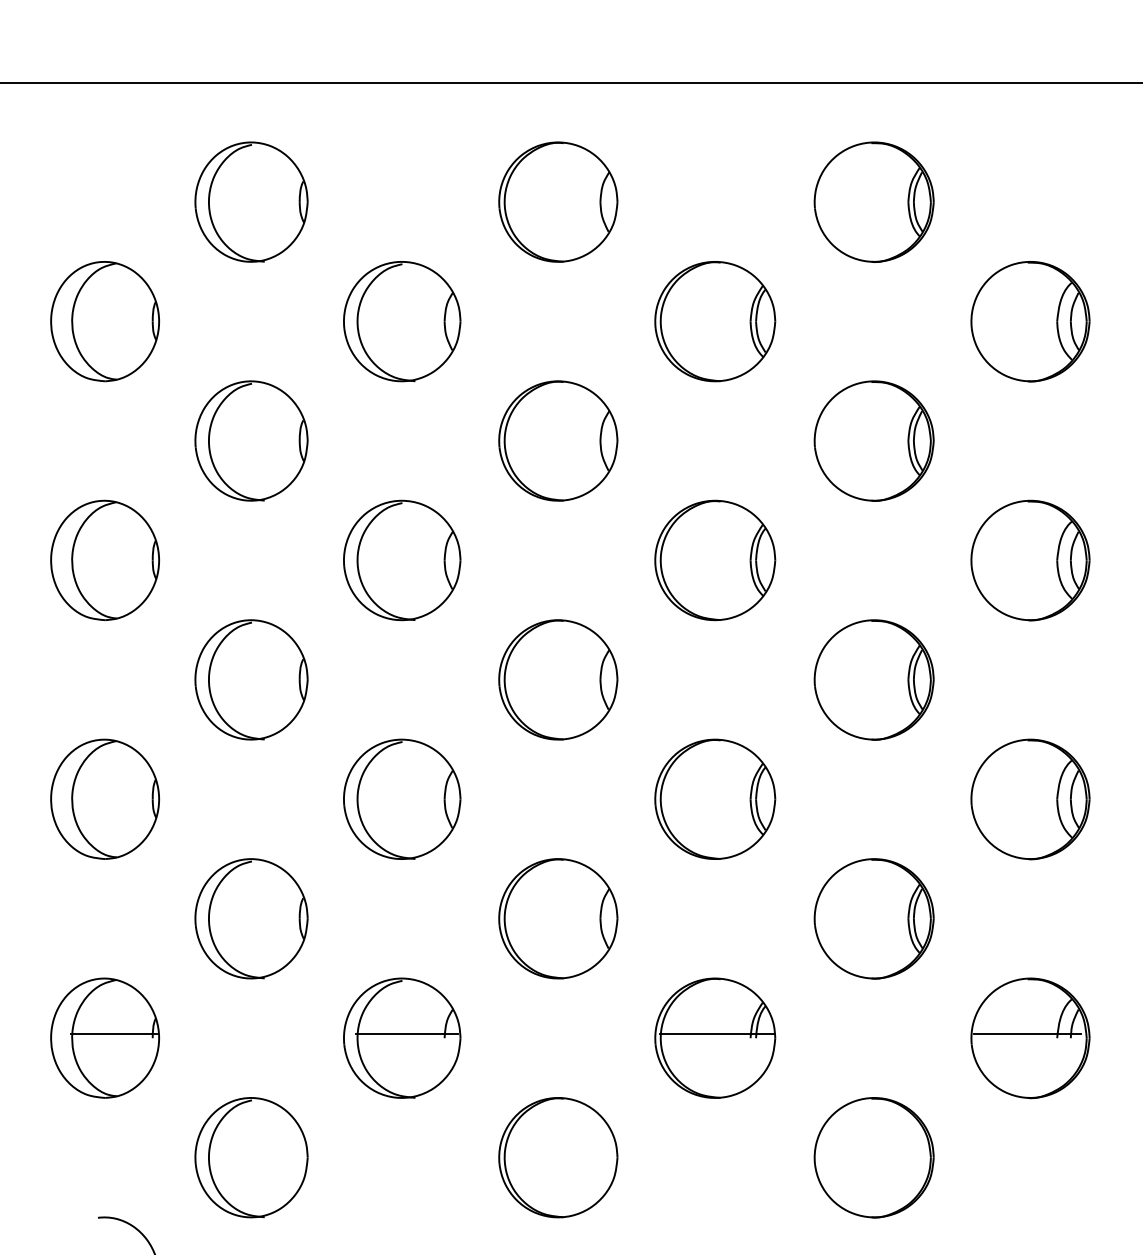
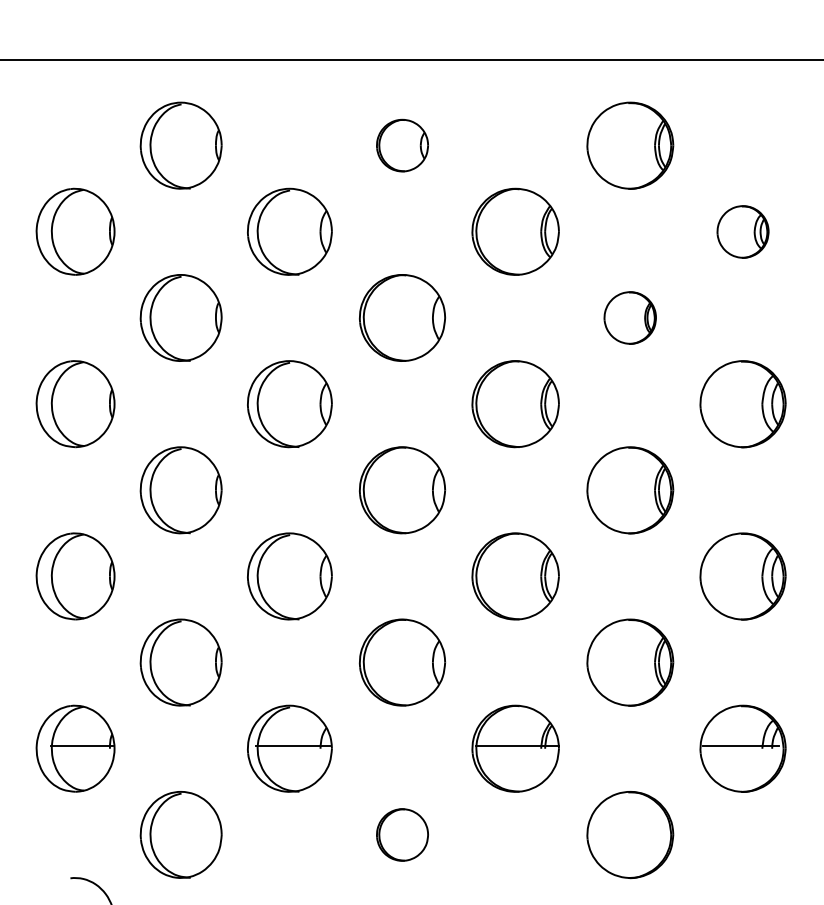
part: (558, 201) -> (402, 145), size x0.6
part: (1030, 321) -> (743, 231), size x0.6
part: (873, 440) -> (629, 317), size x0.6
part: (558, 1157) -> (402, 834), size x0.6

